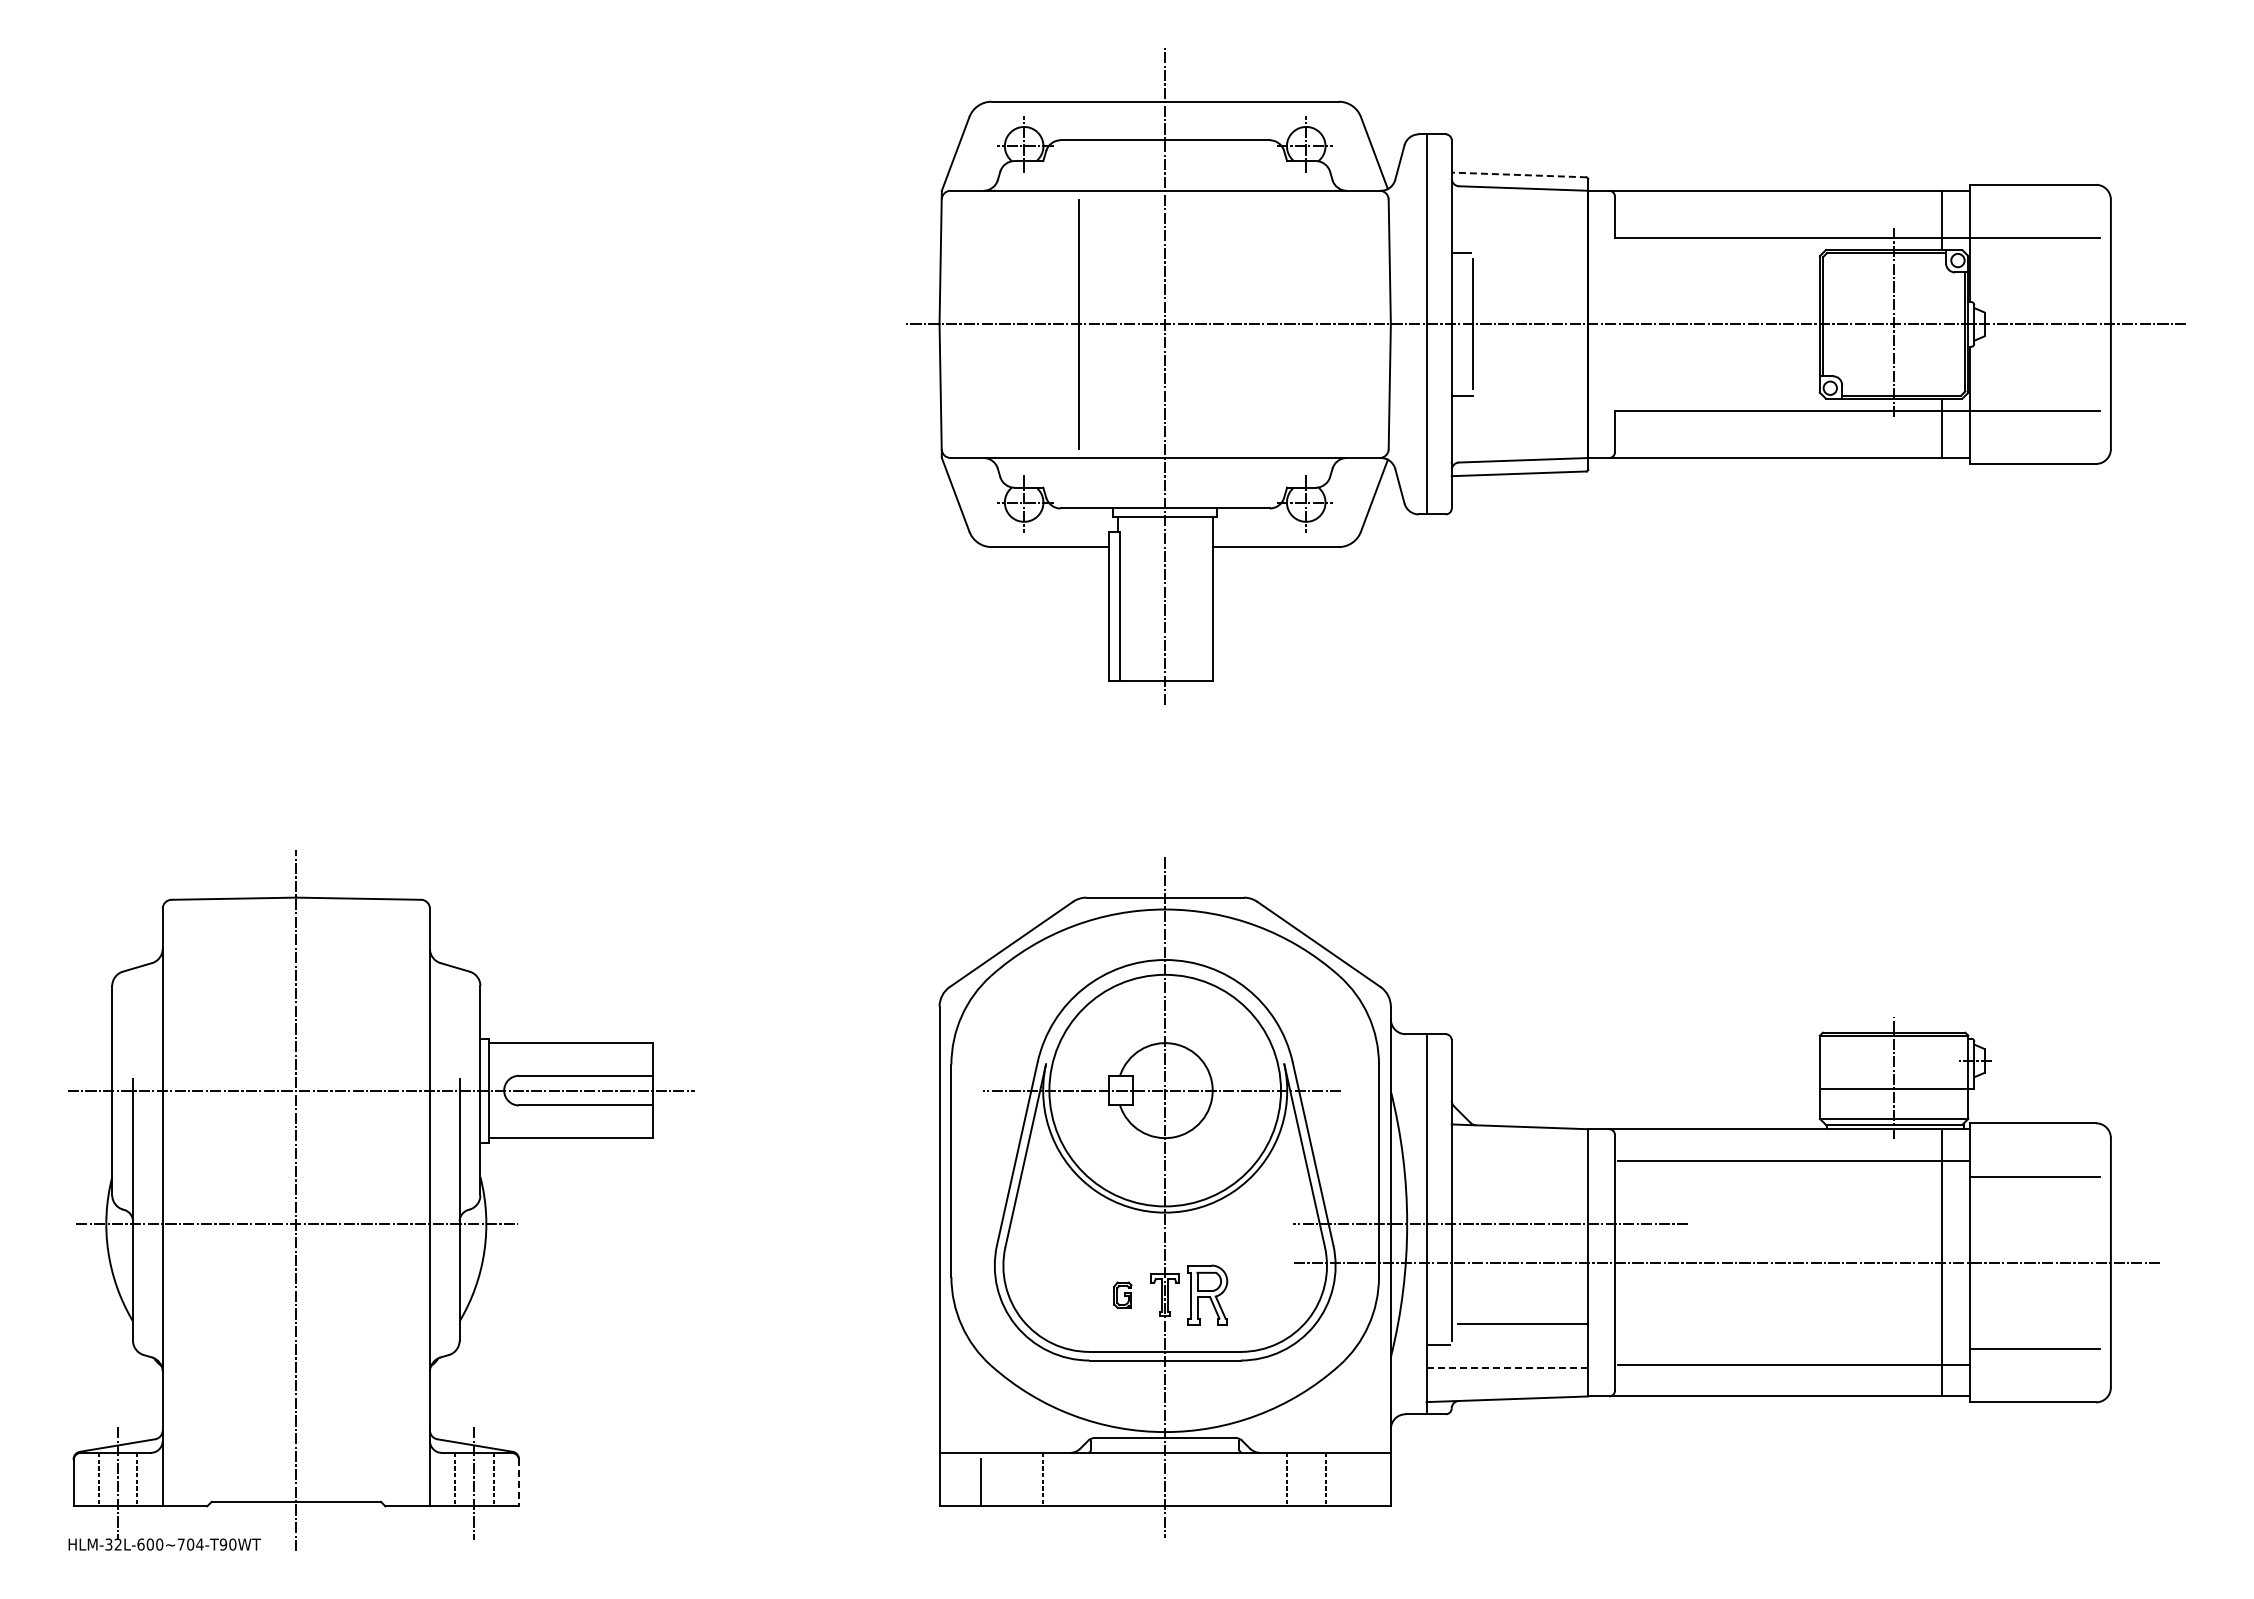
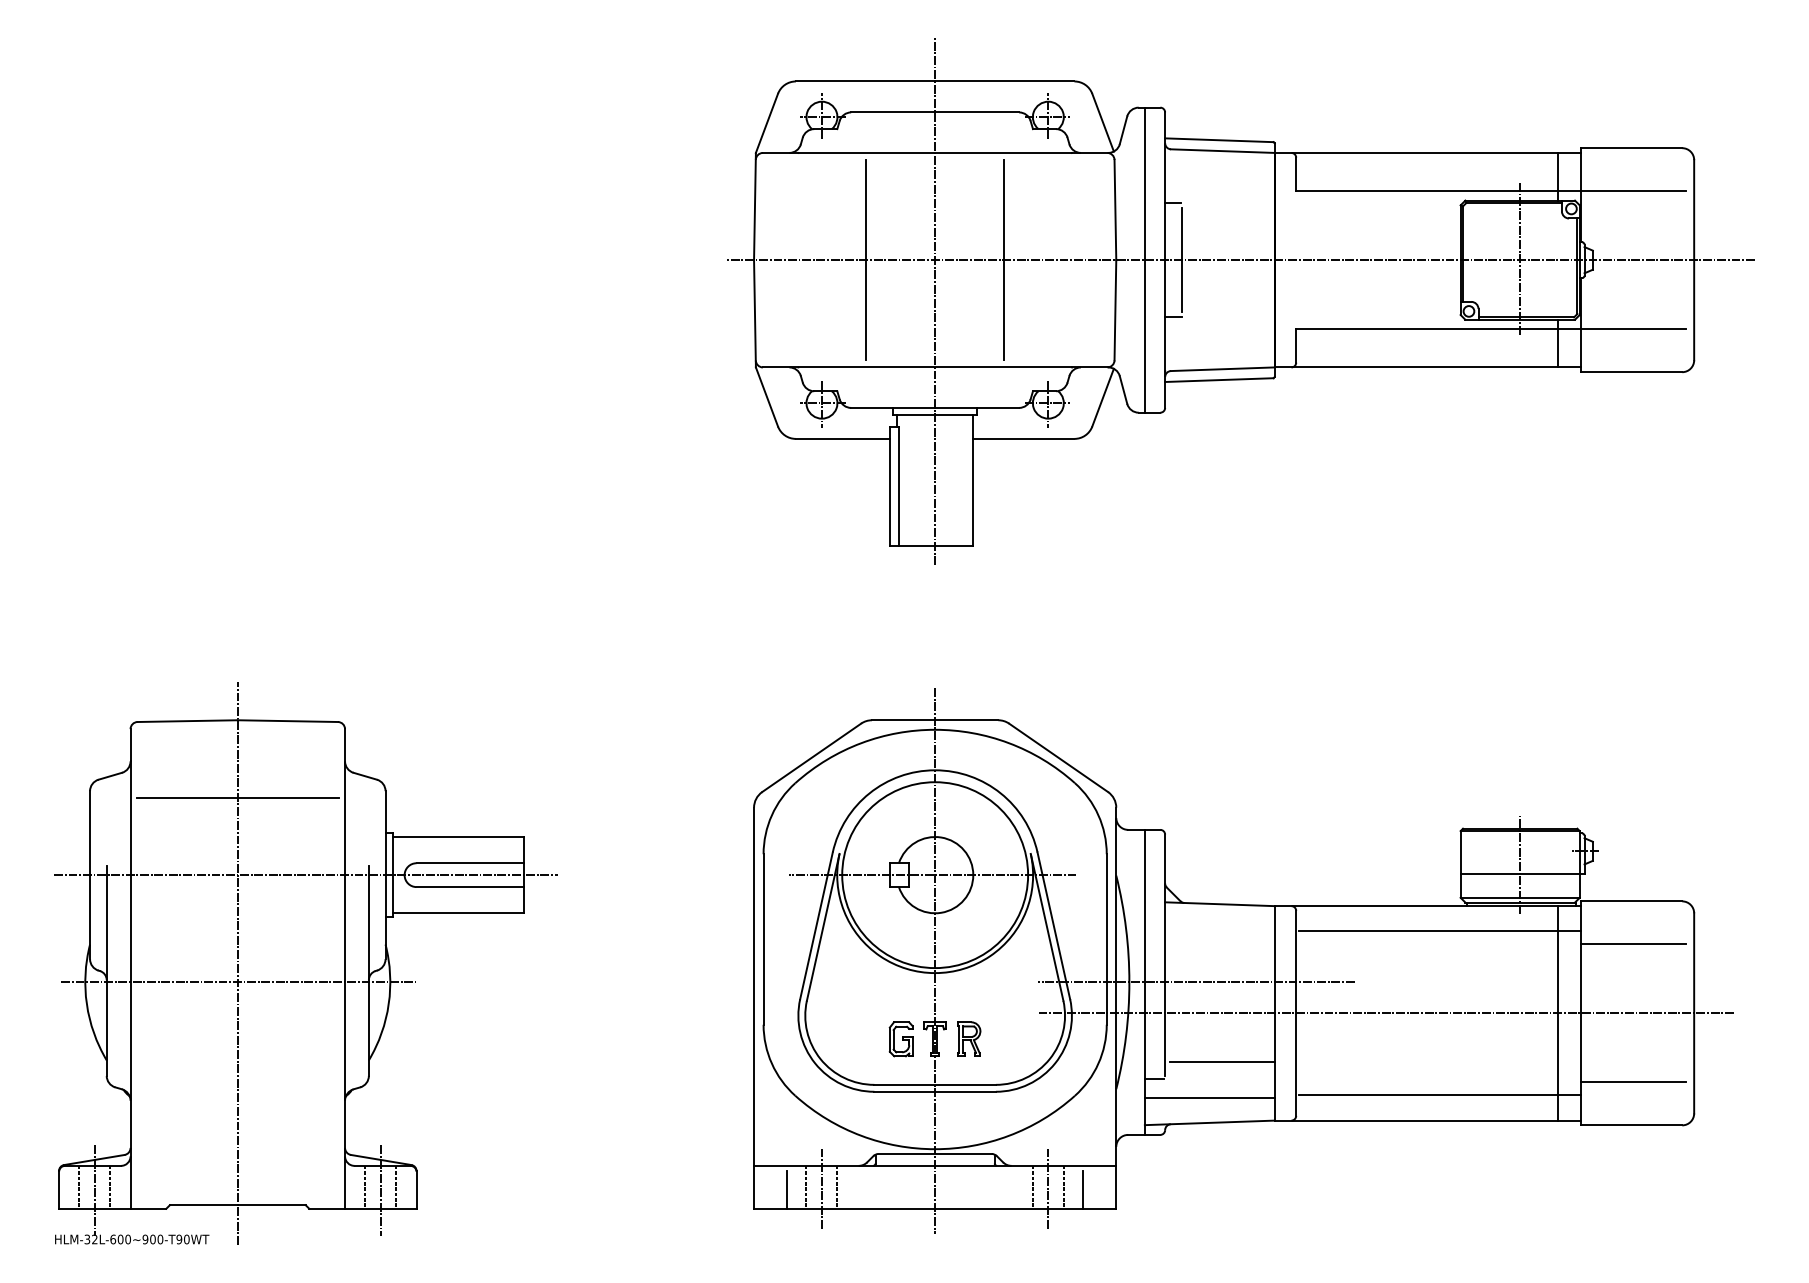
line: (1519, 174) -> (1219, 139), dashed -> solid
line: (1251, 324) -> (1004, 260), added
line: (295, 994) -> (237, 798), added
part: (1207, 1294) -> (969, 1038), size x0.71
part: (1122, 1295) -> (900, 1039), size x1.67
line: (1507, 1368) -> (1209, 1098), dashed -> solid
line: (1004, 1479) -> (806, 1187), added
line: (1024, 1481) -> (822, 1188), added
line: (1306, 1481) -> (1048, 1188), added
line: (519, 1482) -> (416, 1189), dashed -> solid
line: (1349, 1482) -> (1083, 1189), added
text: (190, 1544) -> (152, 1239), HLM-32L-600~704-T90WT -> HLM-32L-600~900-T90WT

